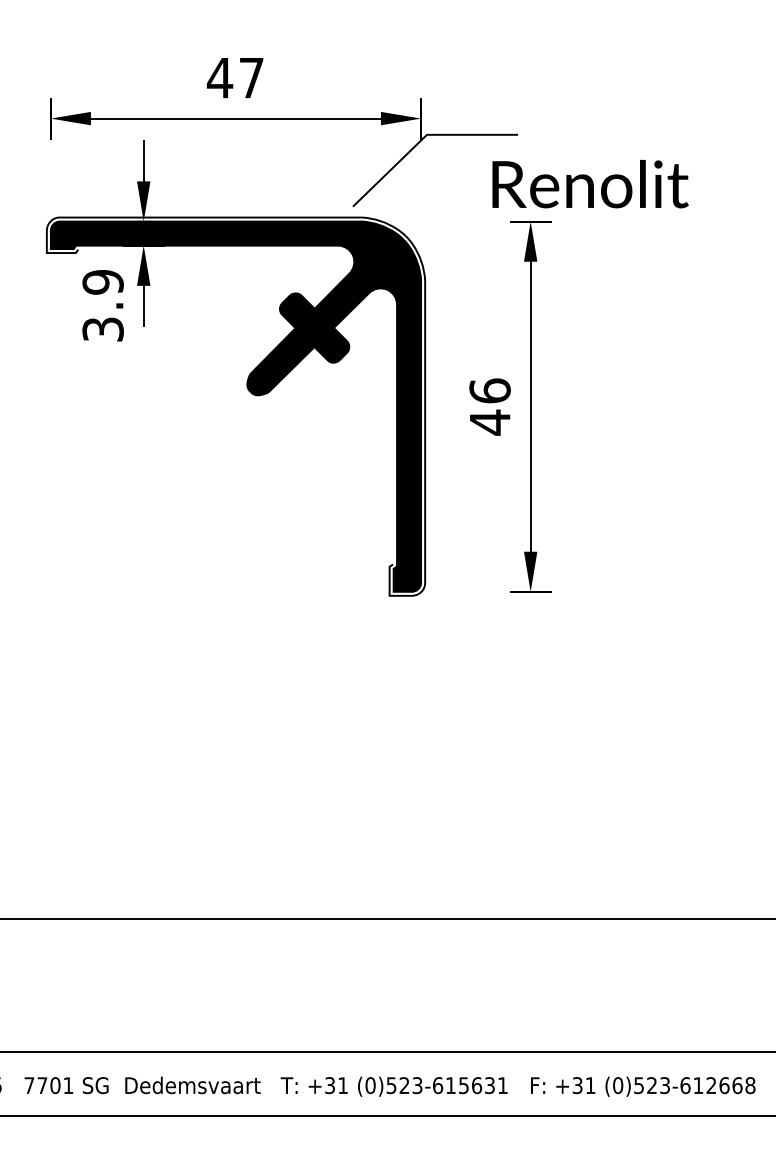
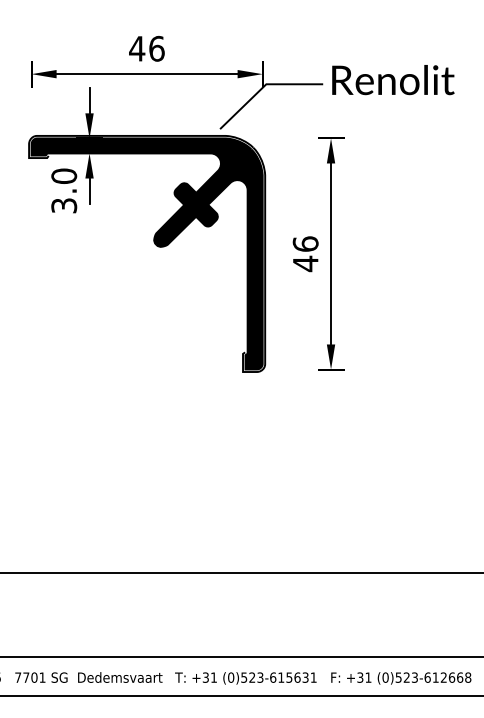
text: (251, 77) -> (156, 48), 47 -> 46
text: (590, 184) -> (393, 80), moved
text: (103, 282) -> (64, 176), 3.9 -> 3.0

